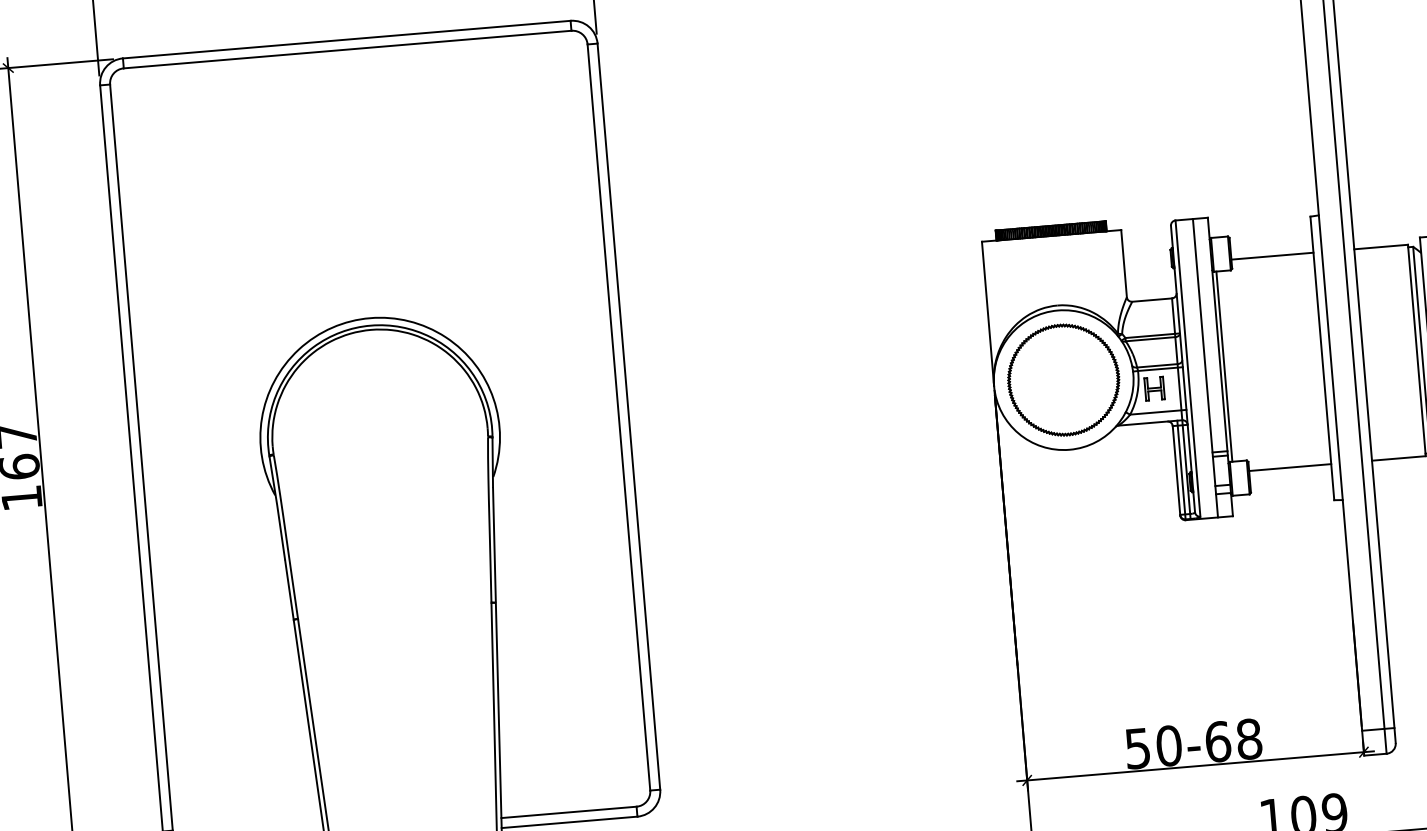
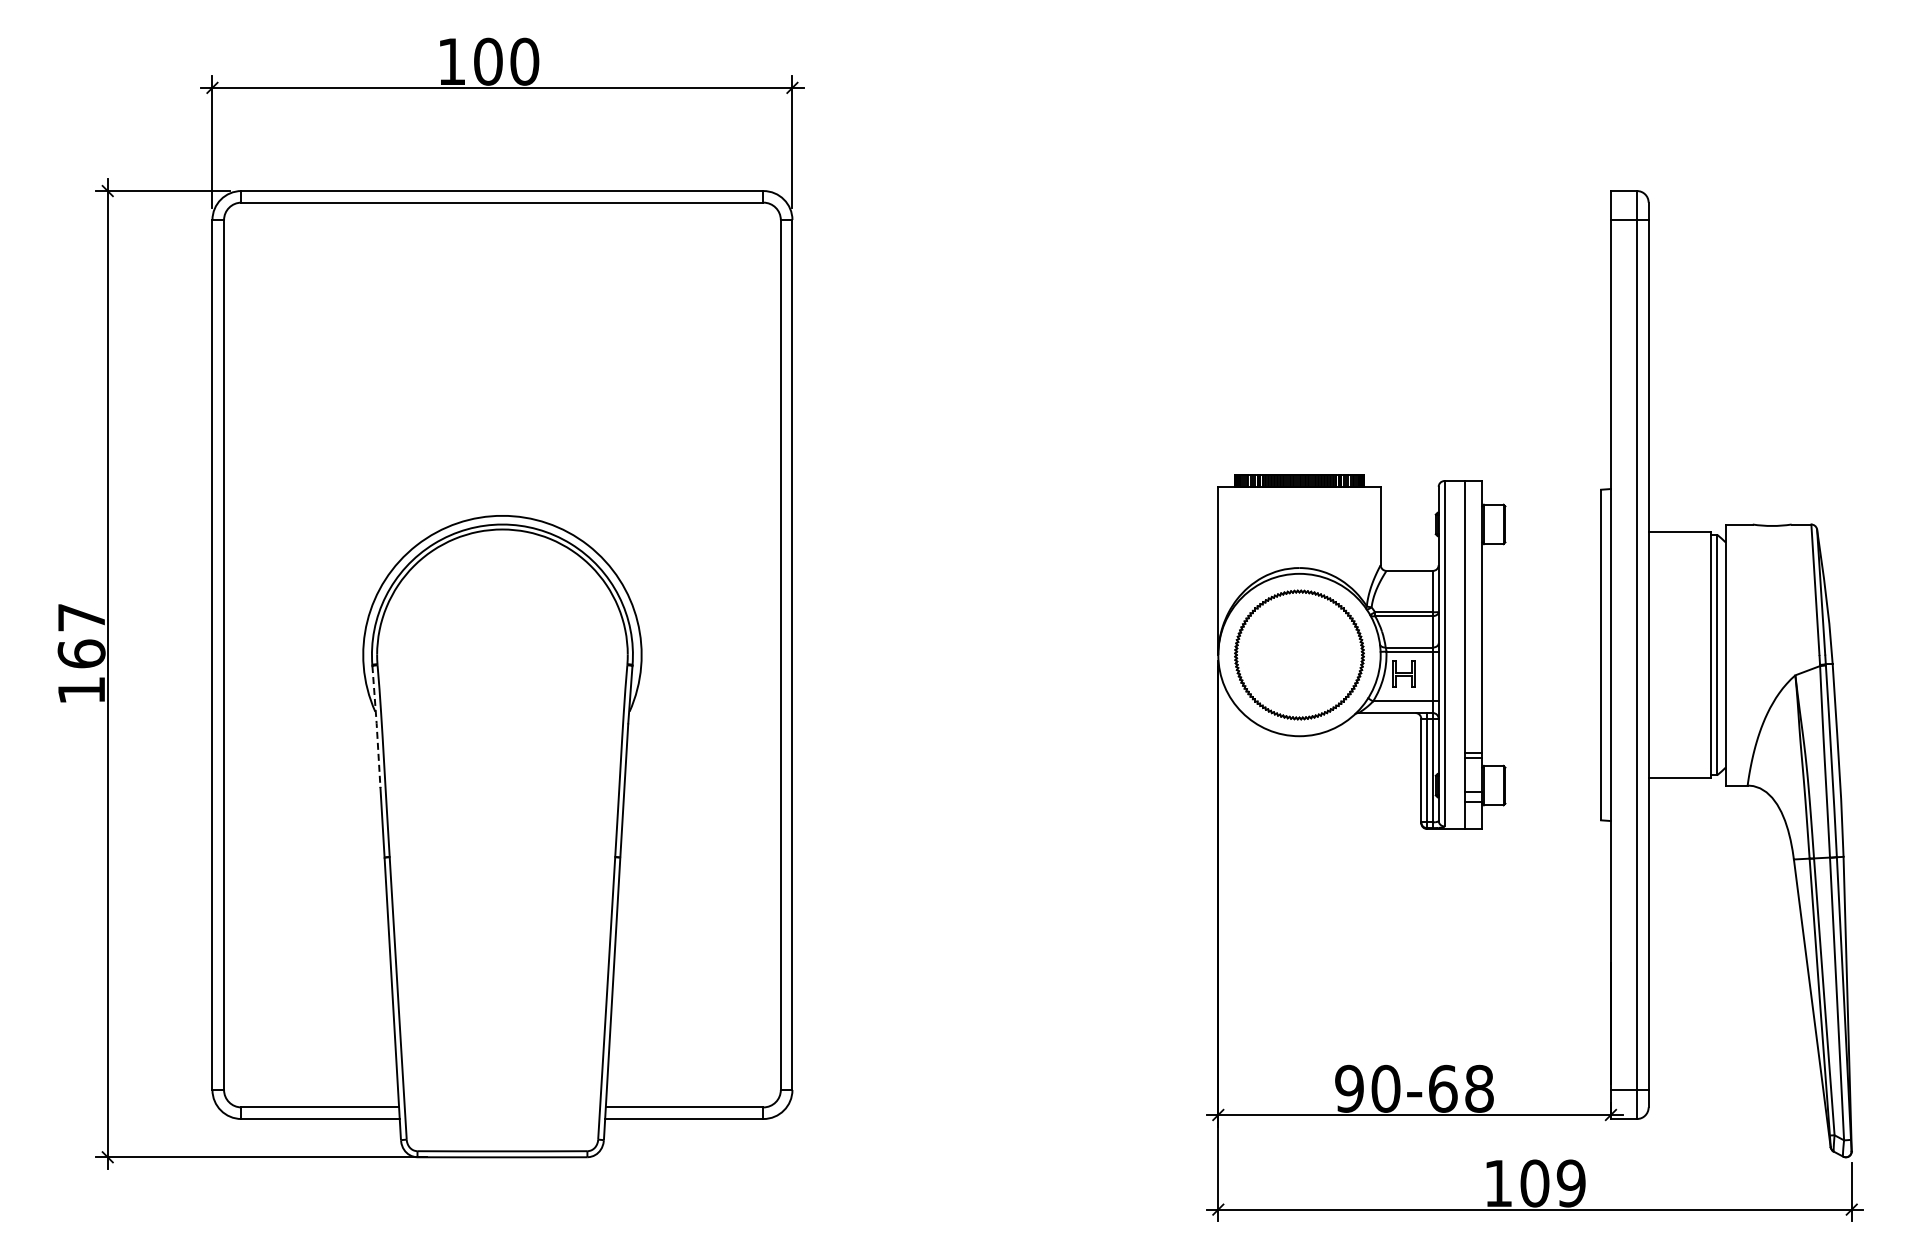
line: (1272, 255) -> (1553, 531), removed
line: (1224, 366) -> (1486, 654), removed
line: (1290, 467) -> (1553, 778), removed
line: (277, 507) -> (376, 726), solid -> dashed
text: (1137, 748) -> (1349, 1088), 50-68 -> 90-68

